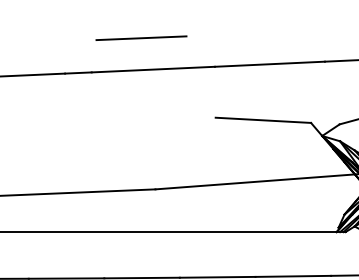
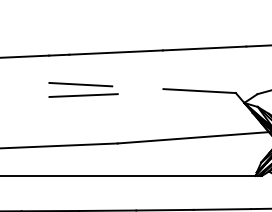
line: (141, 37) -> (83, 94), moved
line: (106, 111) -> (80, 84), added

